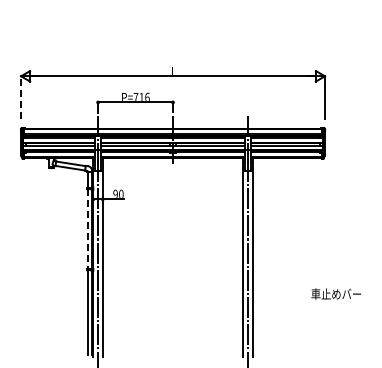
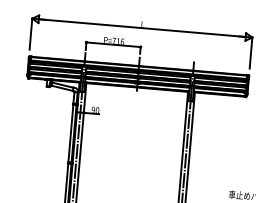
line: (21, 97) -> (31, 34), dashed -> solid
line: (87, 229) -> (70, 133), dashed -> solid

